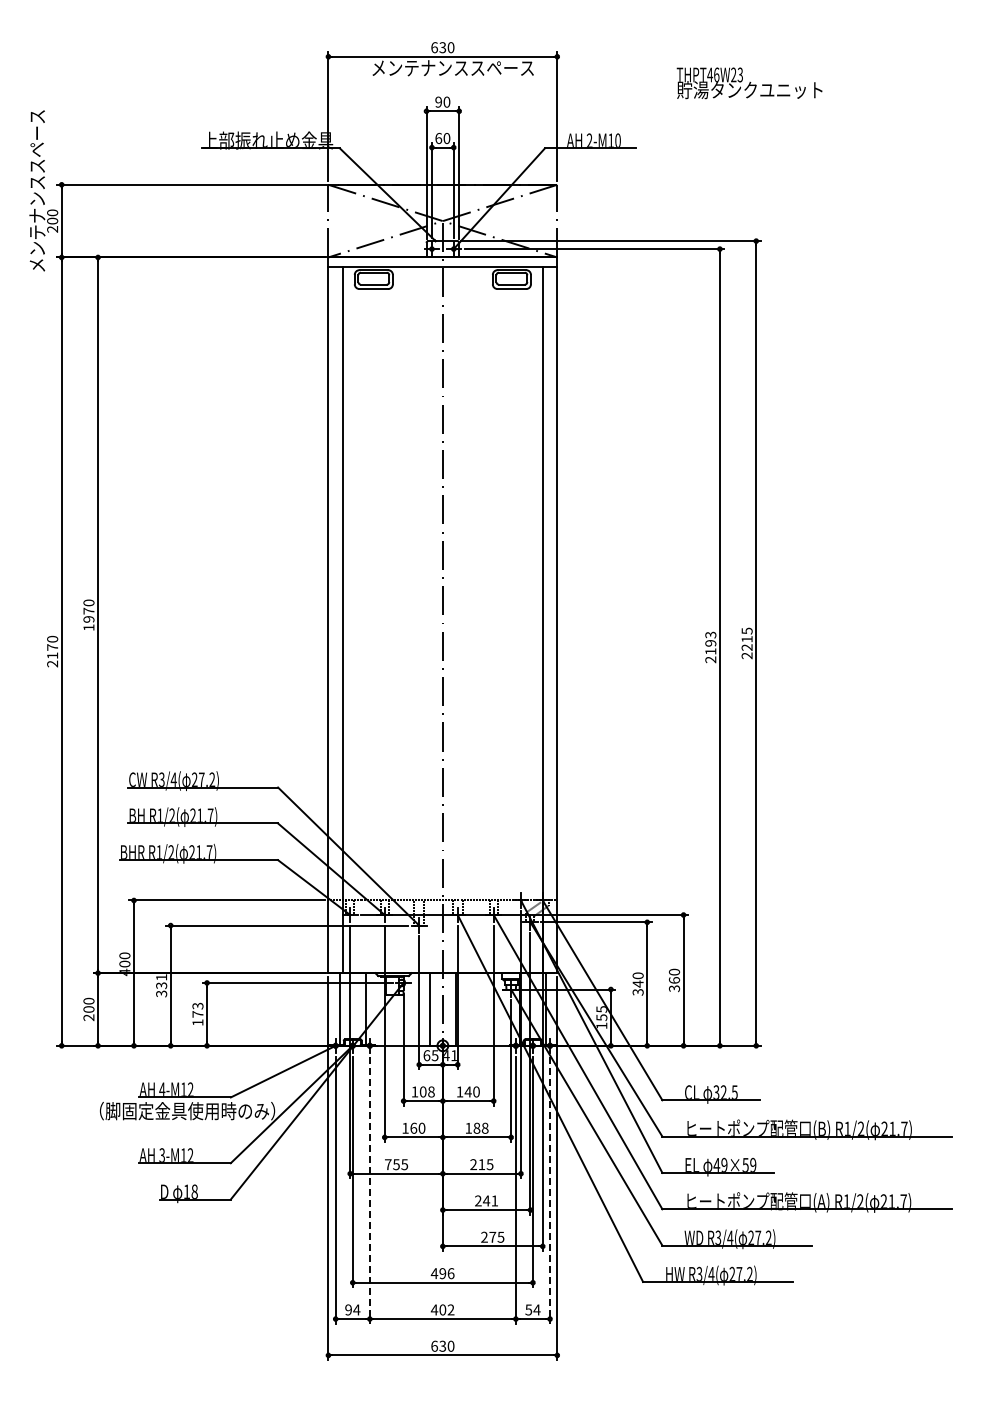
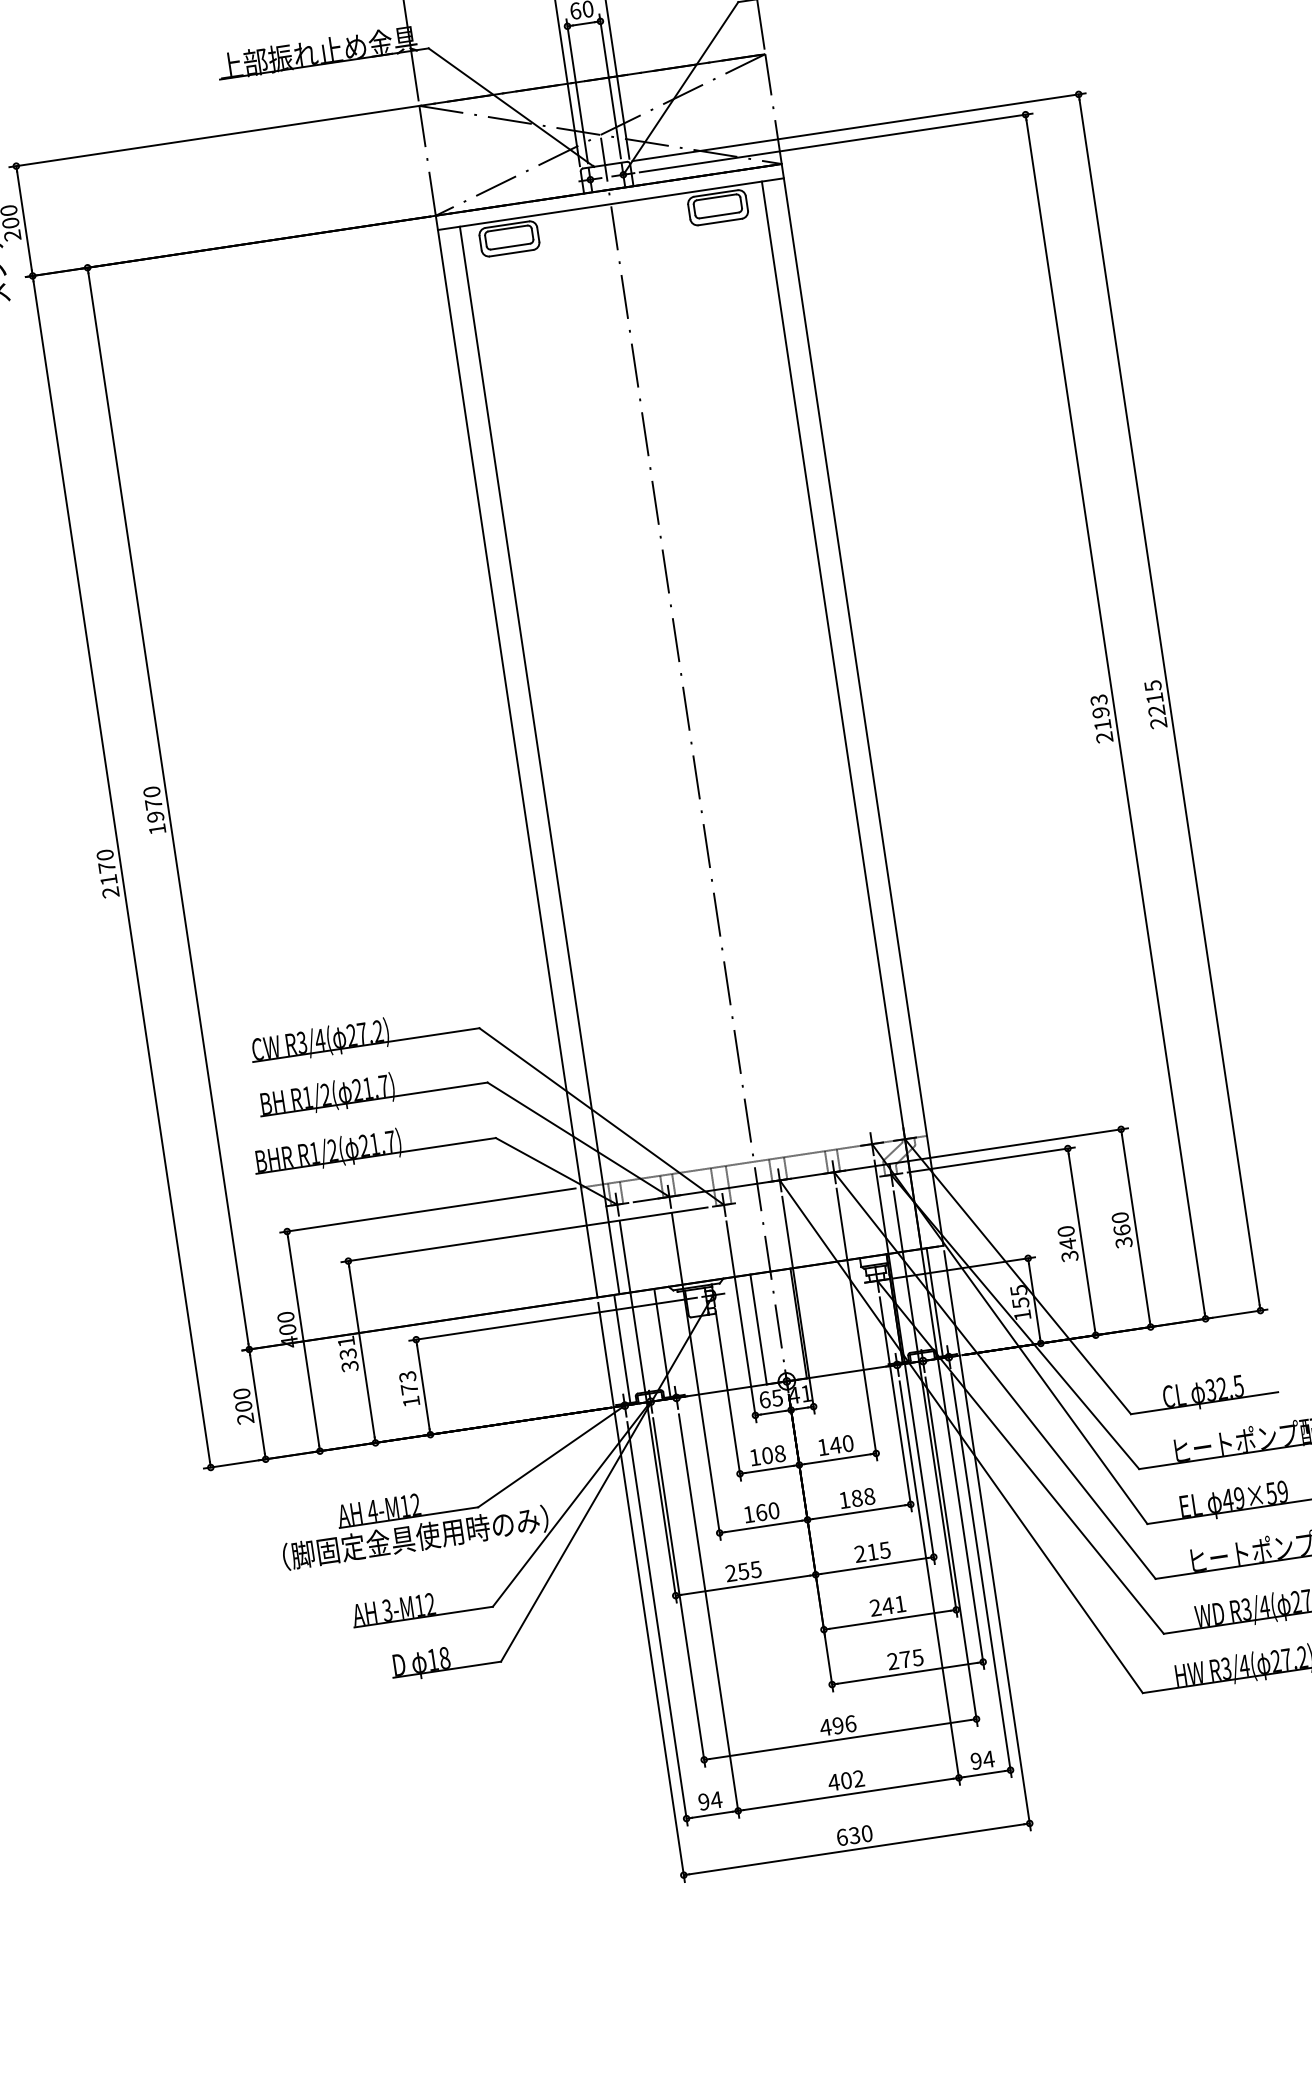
text: (387, 1164) -> (729, 1573), 755 -> 255
line: (369, 1190) -> (708, 1616), dashed -> solid
line: (550, 1190) -> (982, 1575), dashed -> solid
text: (528, 1309) -> (975, 1760), 54 -> 94

